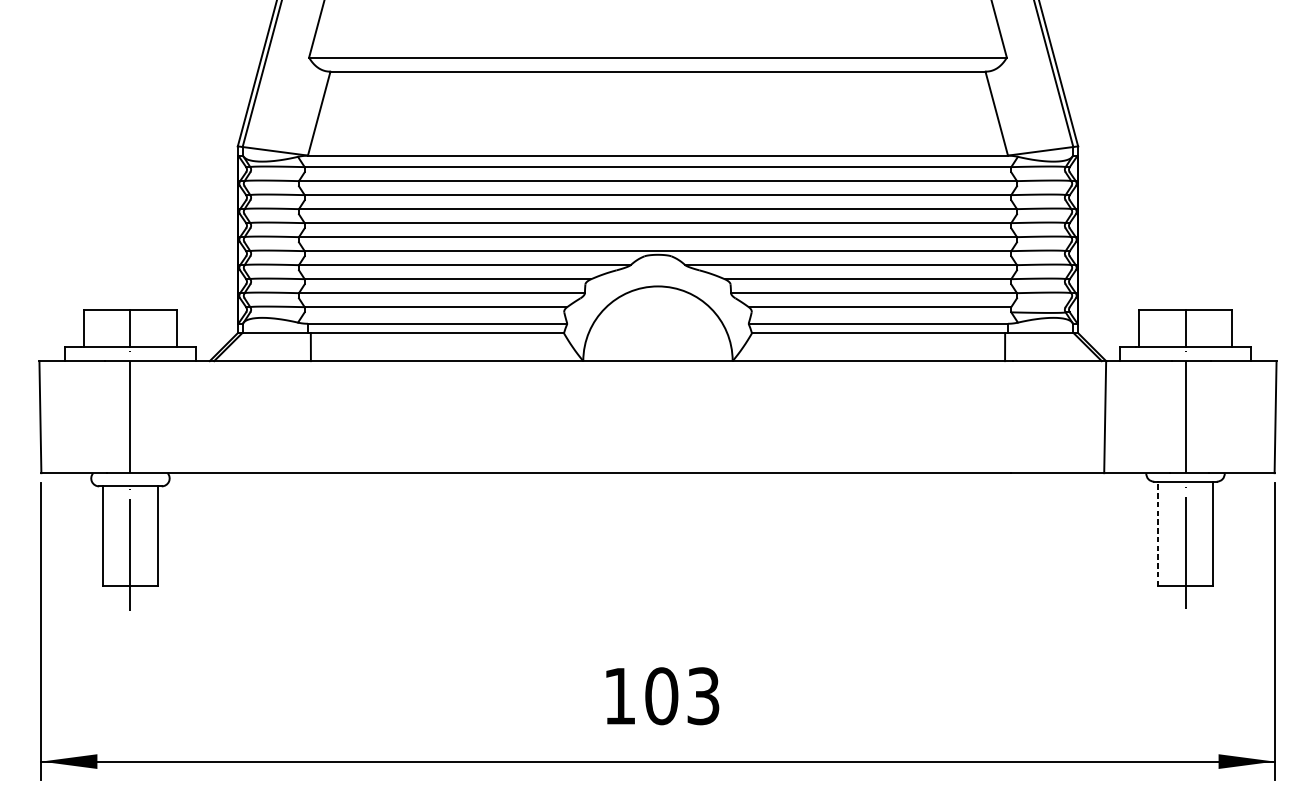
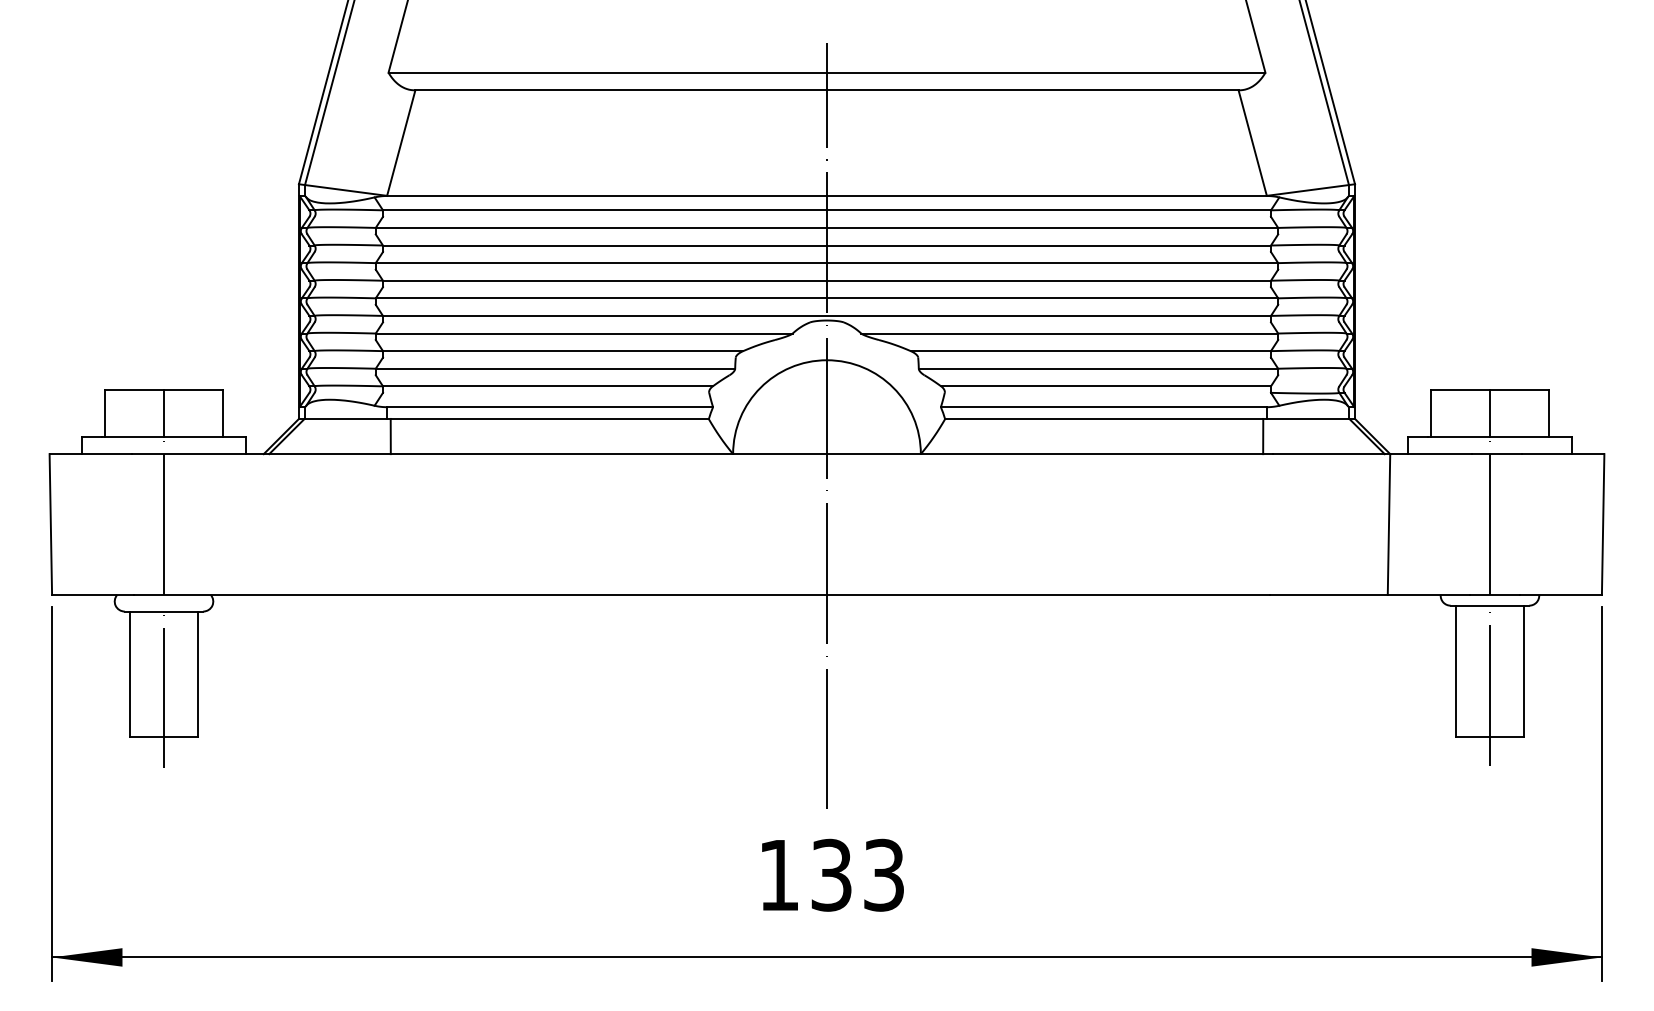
line: (657, 339) -> (826, 426), added
line: (1158, 534) -> (1455, 671), dashed -> solid
text: (661, 695) -> (831, 874), 103 -> 133

